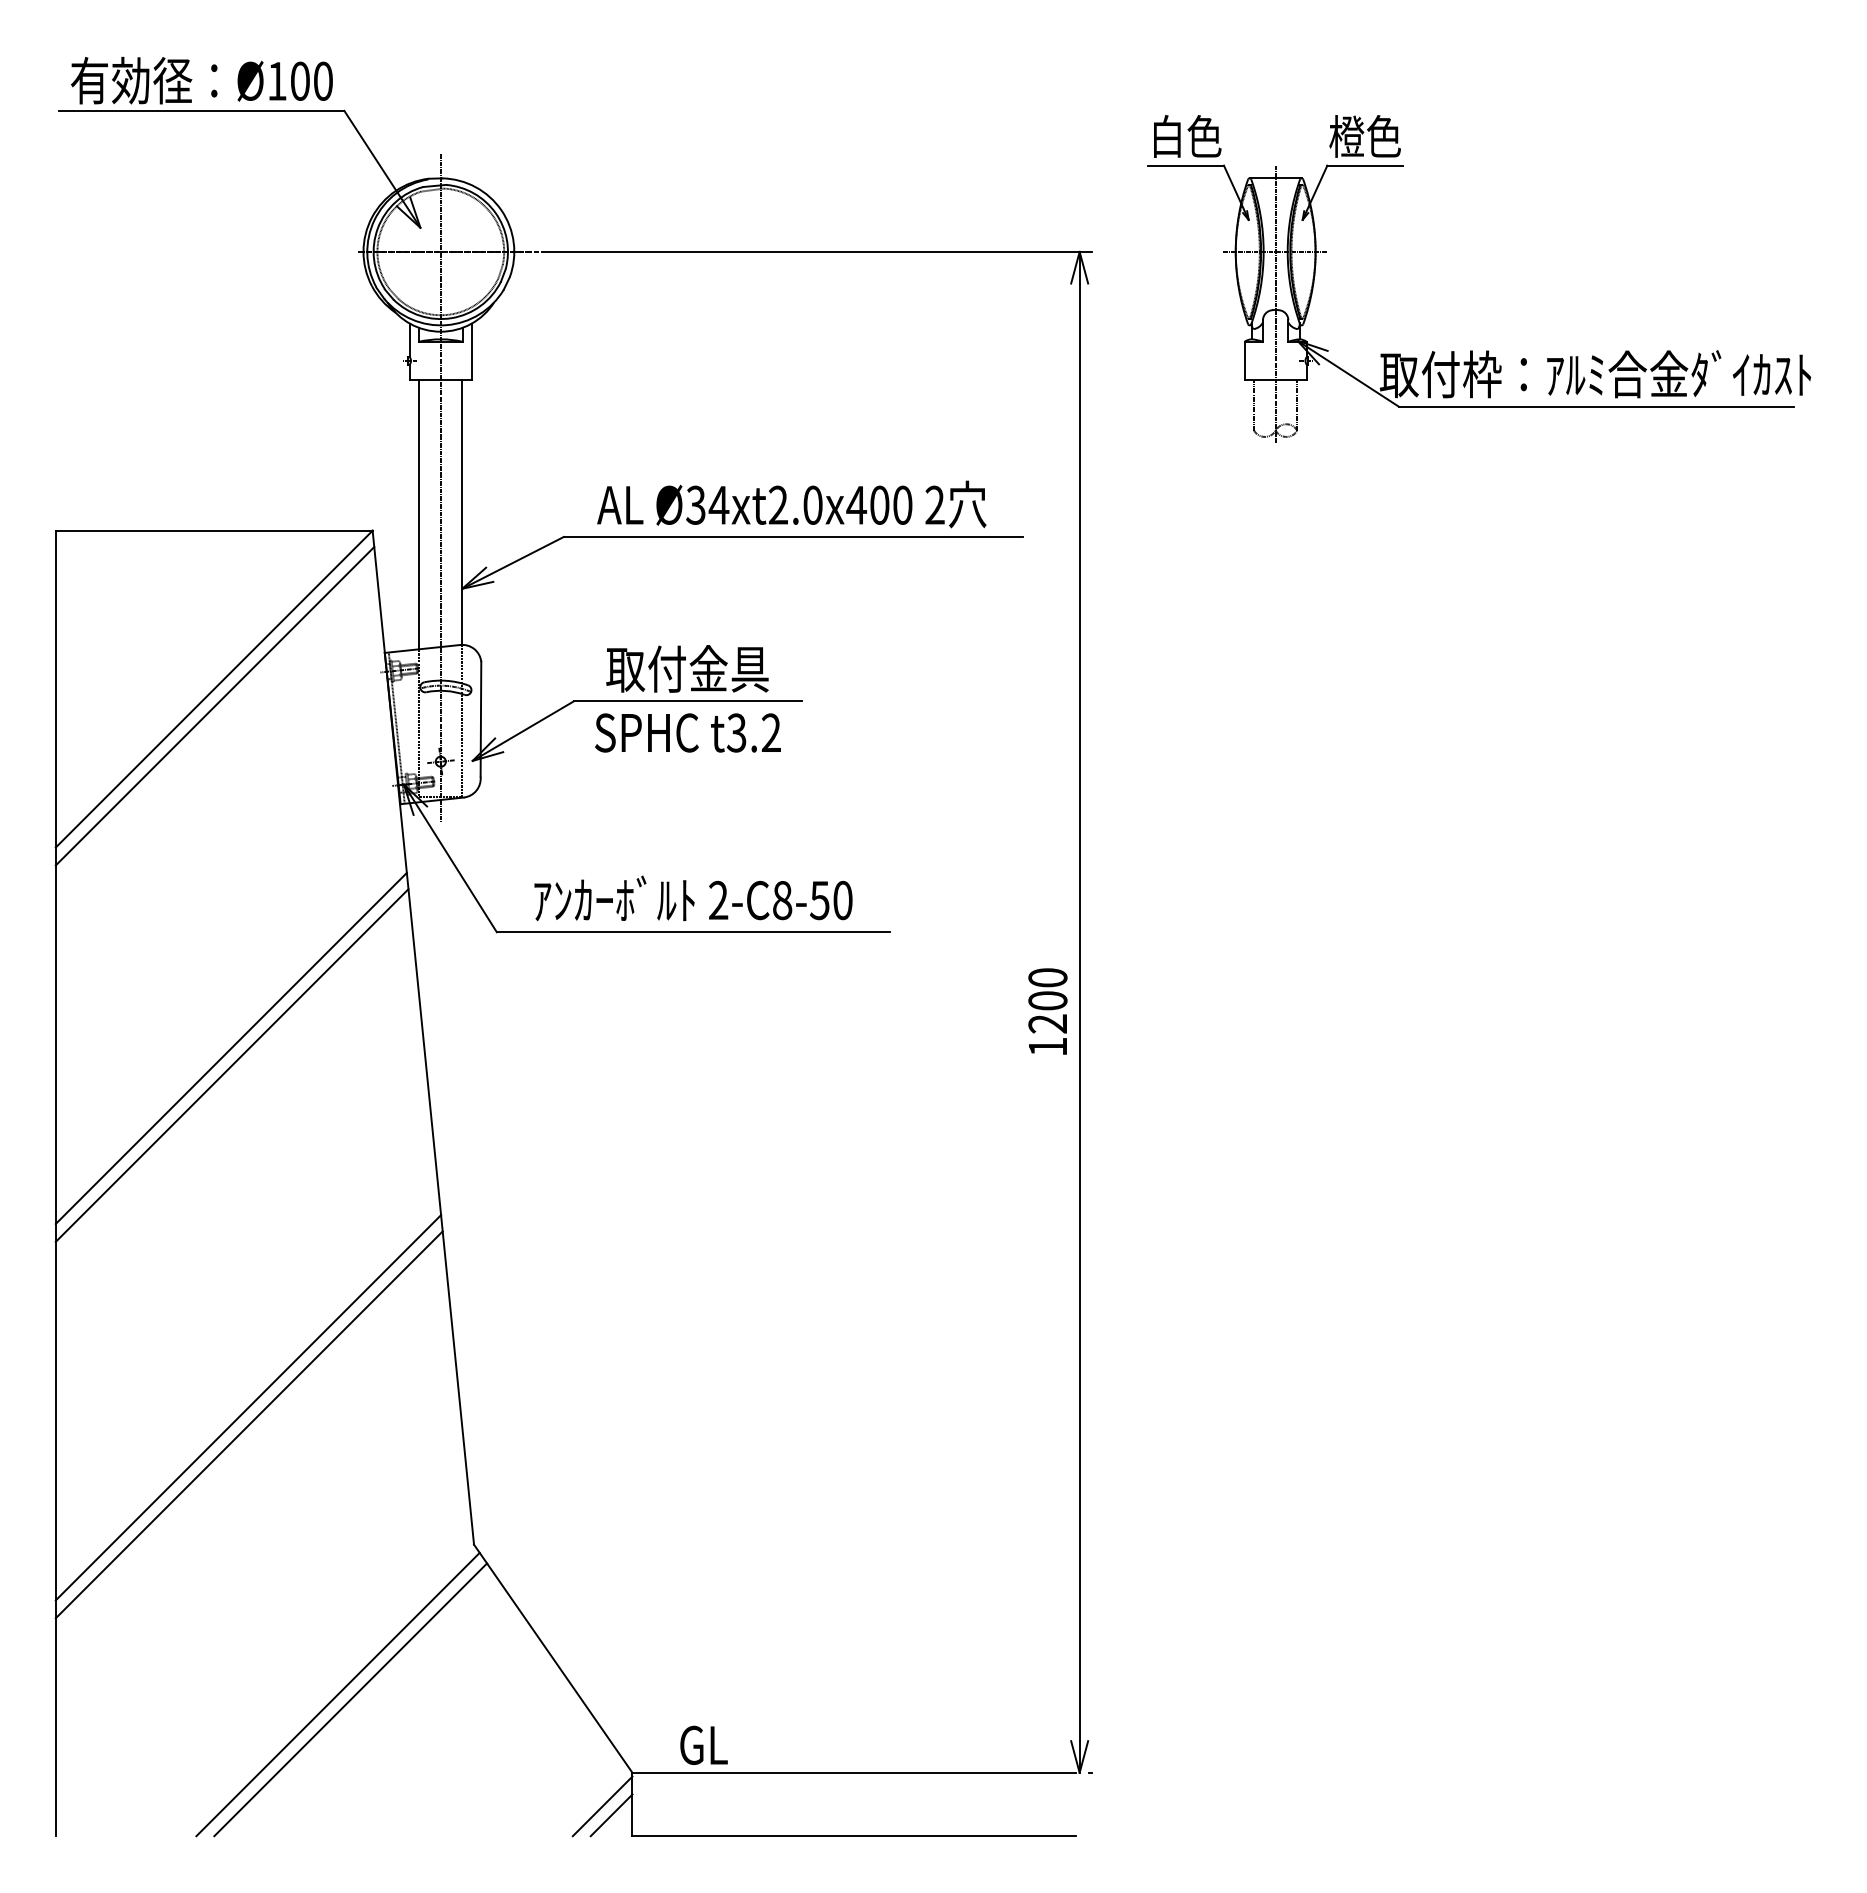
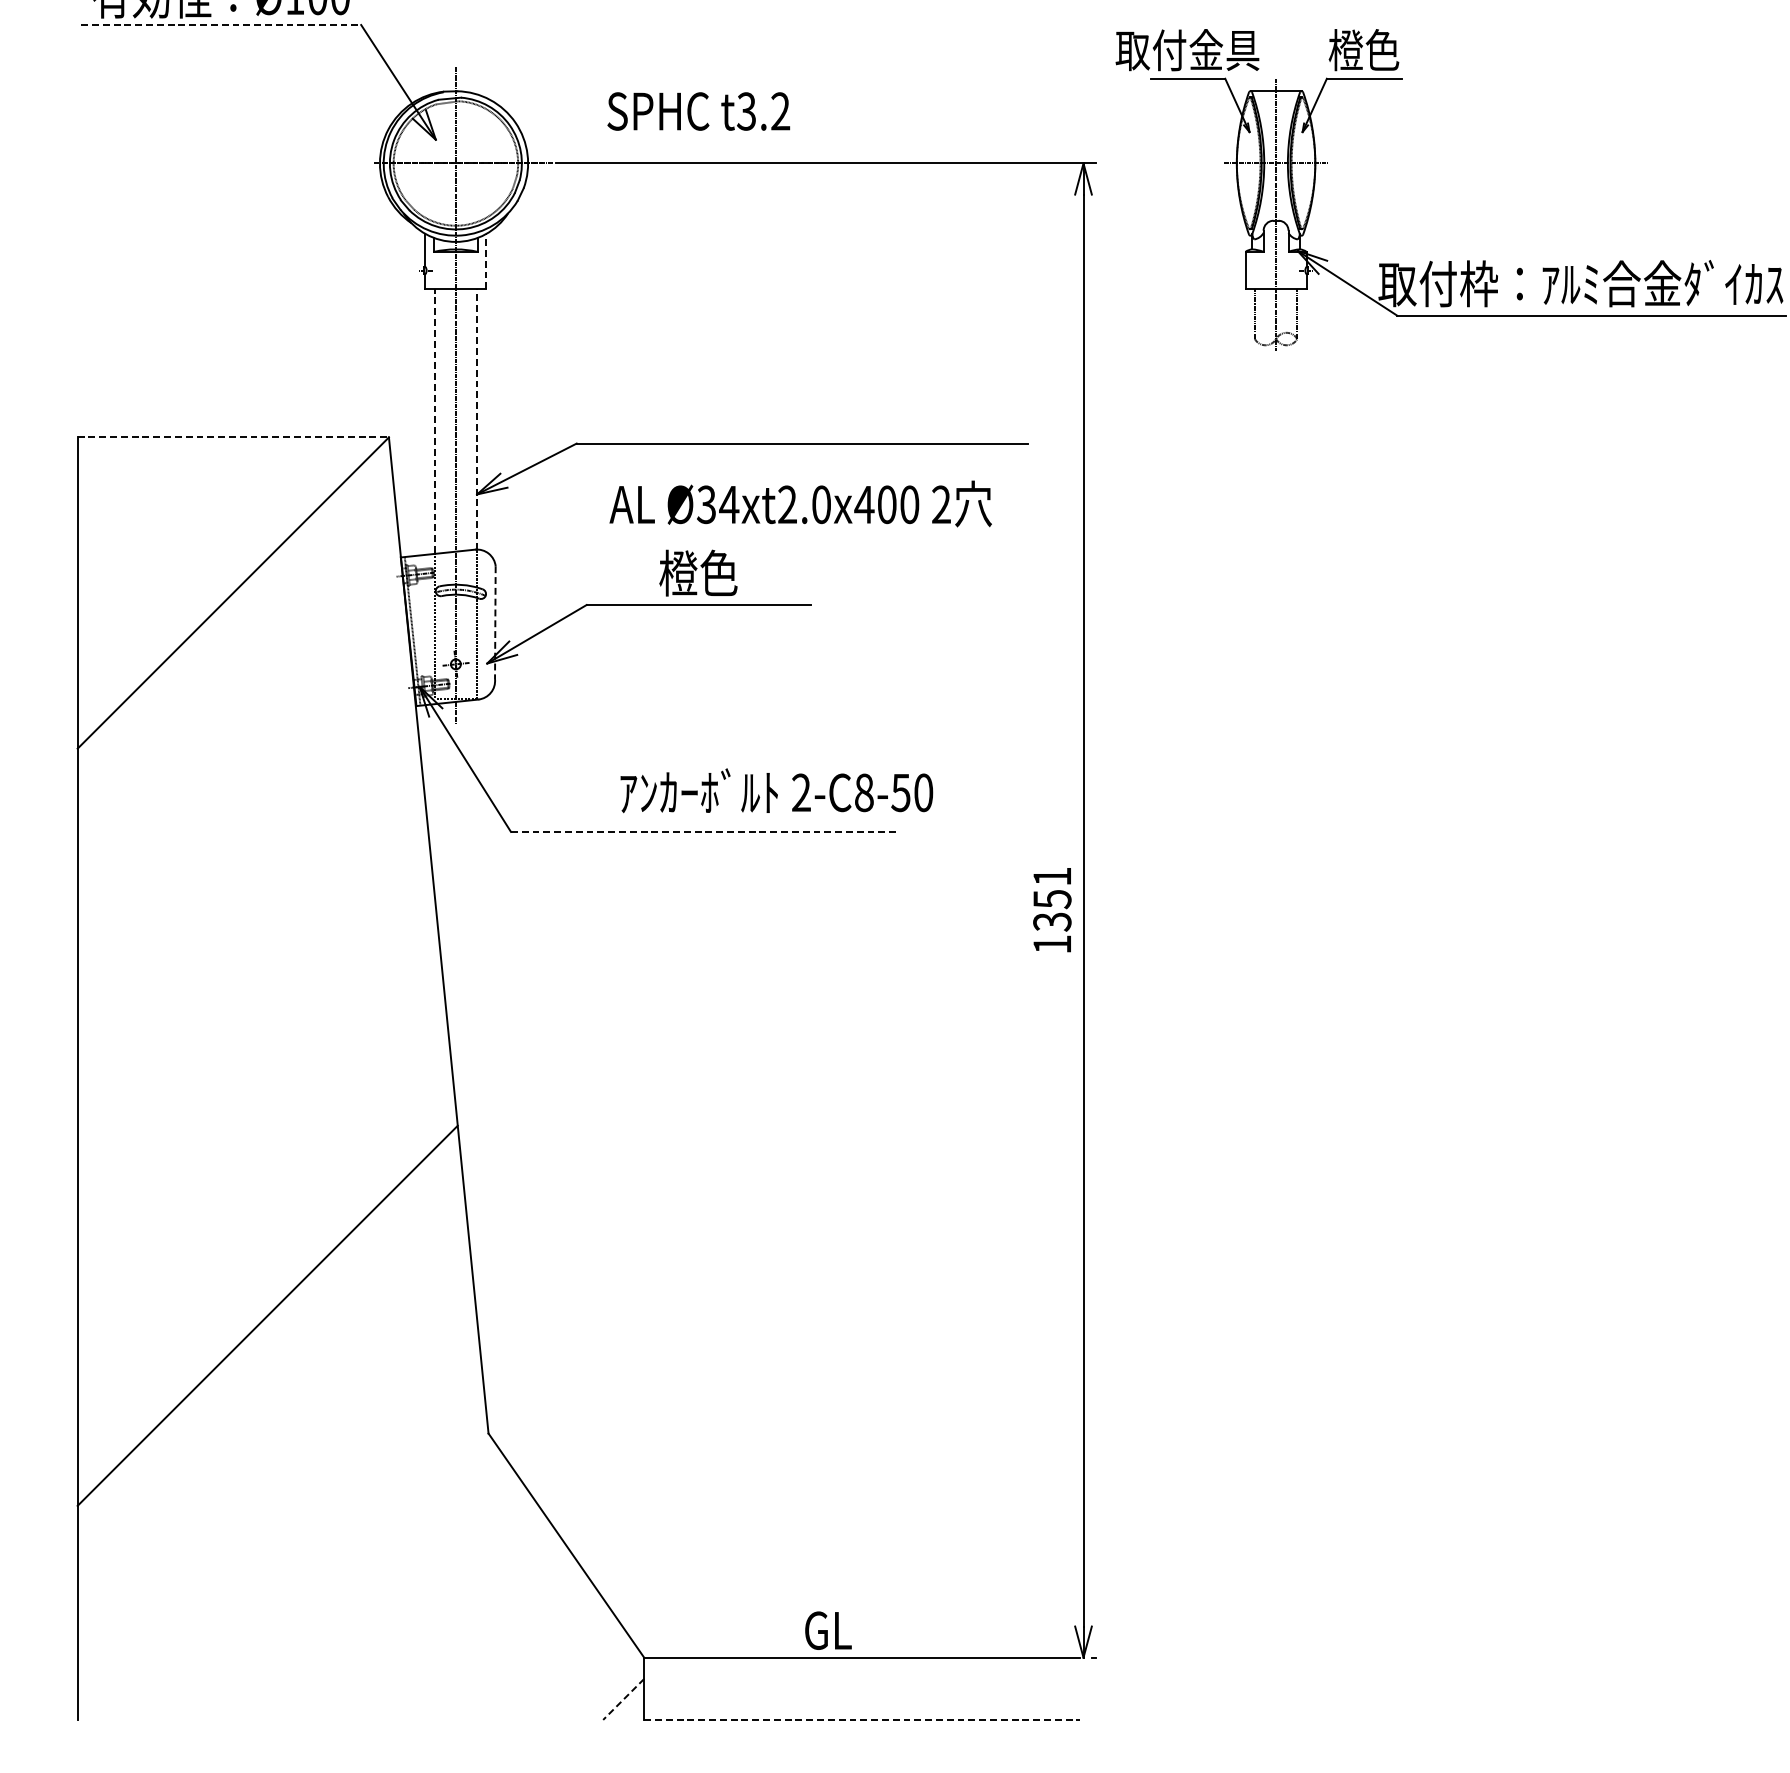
line: (202, 110) -> (221, 24), solid -> dashed
text: (1185, 136) -> (1187, 50), 白色 -> 取付金具
line: (471, 351) -> (486, 261), solid -> dashed
text: (791, 504) -> (800, 504), moved
line: (462, 511) -> (477, 418), solid -> dashed
line: (419, 513) -> (434, 420), solid -> dashed
line: (214, 530) -> (233, 437), solid -> dashed
text: (687, 668) -> (698, 572), 取付金具 -> 橙色
line: (214, 706) -> (233, 610), removed
line: (480, 719) -> (494, 622), solid -> dashed
text: (687, 732) -> (698, 111), moved
text: (693, 898) -> (776, 790), moved
line: (693, 932) -> (704, 832), solid -> dashed
text: (1047, 1000) -> (1051, 898), 1200 -> 1351
line: (230, 1048) -> (249, 946), removed
line: (231, 1065) -> (250, 962), removed
line: (248, 1407) -> (266, 1298), removed
line: (337, 1694) -> (354, 1580), removed
line: (350, 1699) -> (367, 1585), removed
text: (703, 1744) -> (827, 1629), moved
line: (602, 1806) -> (614, 1690), removed
line: (611, 1815) -> (623, 1699), solid -> dashed
line: (854, 1836) -> (862, 1720), solid -> dashed

